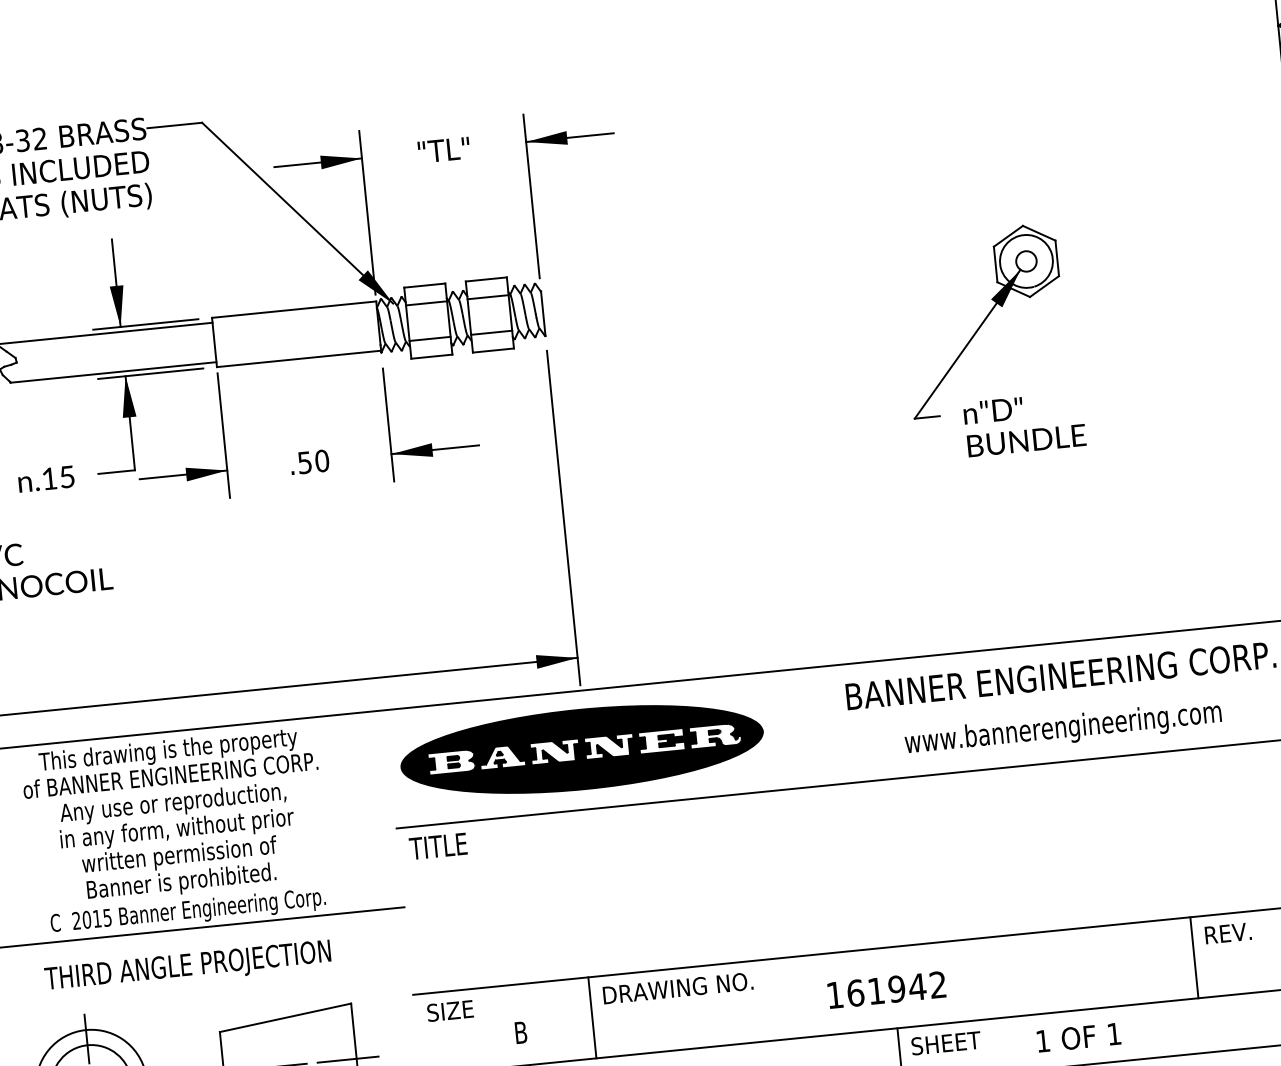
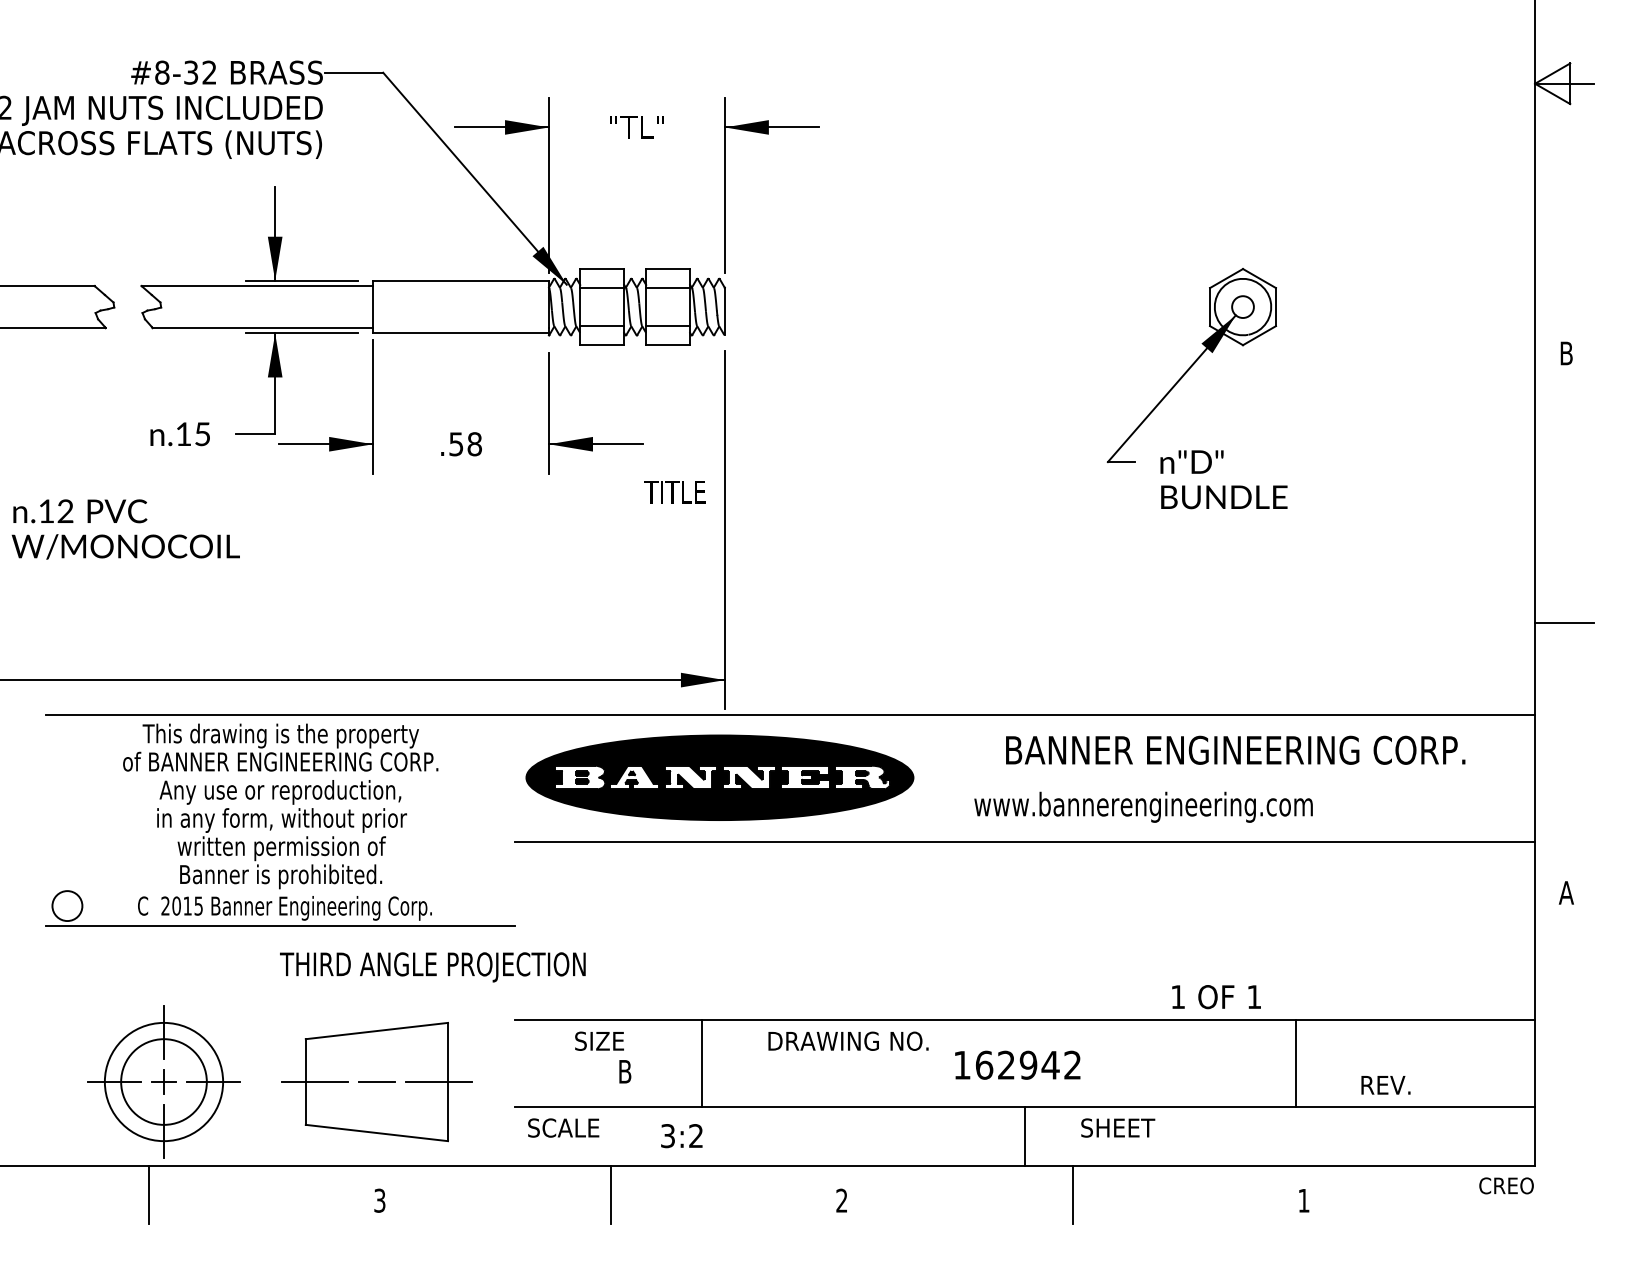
text: (321, 460) -> (474, 443), .50 -> .58
text: (1063, 728) -> (1143, 806), moved
text: (437, 846) -> (674, 492), moved
text: (1227, 933) -> (1385, 1085), moved
line: (1194, 957) -> (1296, 1063), moved
text: (187, 967) -> (432, 967), moved
text: (678, 987) -> (848, 1040), moved
text: (876, 990) -> (1006, 1064), 161942 -> 162942
text: (450, 1010) -> (599, 1040), moved
text: (1078, 1038) -> (1216, 997), moved
text: (946, 1042) -> (1118, 1127), moved

